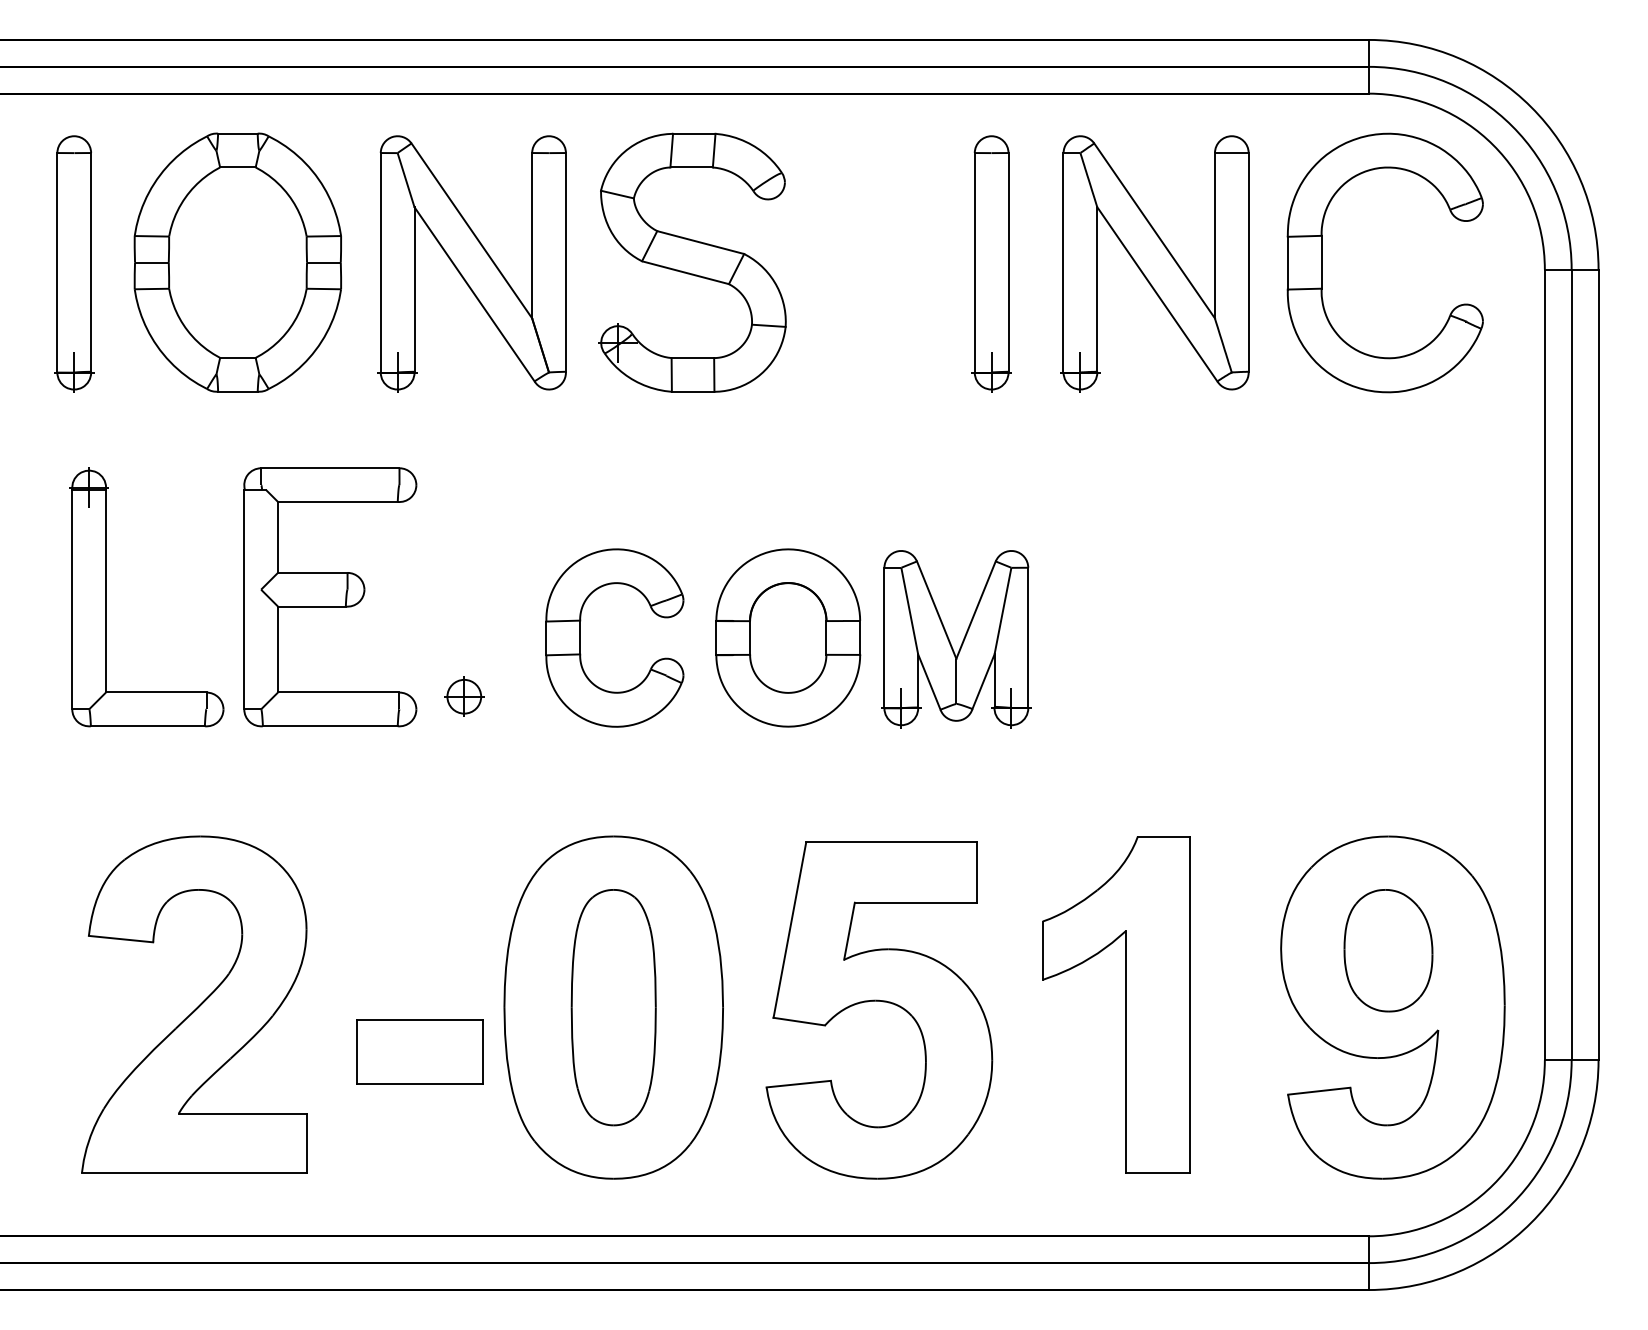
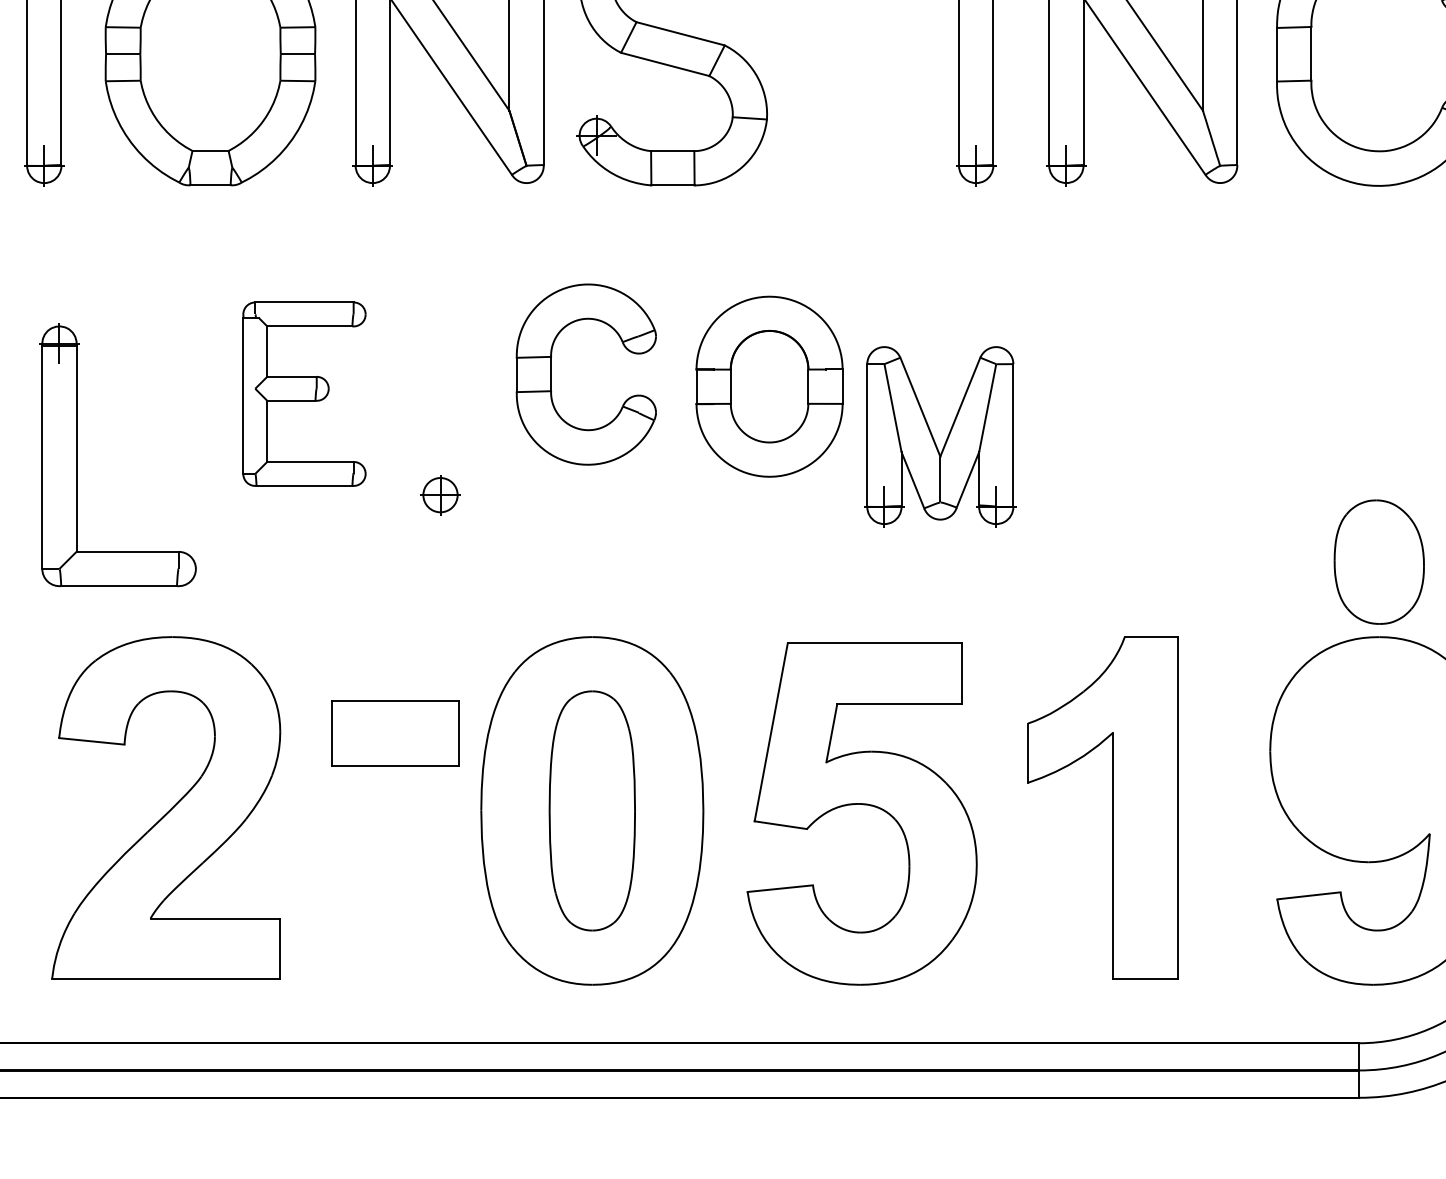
part: (106, 597) -> (77, 455), moved
part: (330, 597) -> (304, 394), size x0.7
part: (580, 637) -> (551, 374), moved
part: (788, 637) -> (769, 386), moved
part: (1388, 950) -> (1379, 561), moved
part: (419, 1051) -> (395, 733), moved

